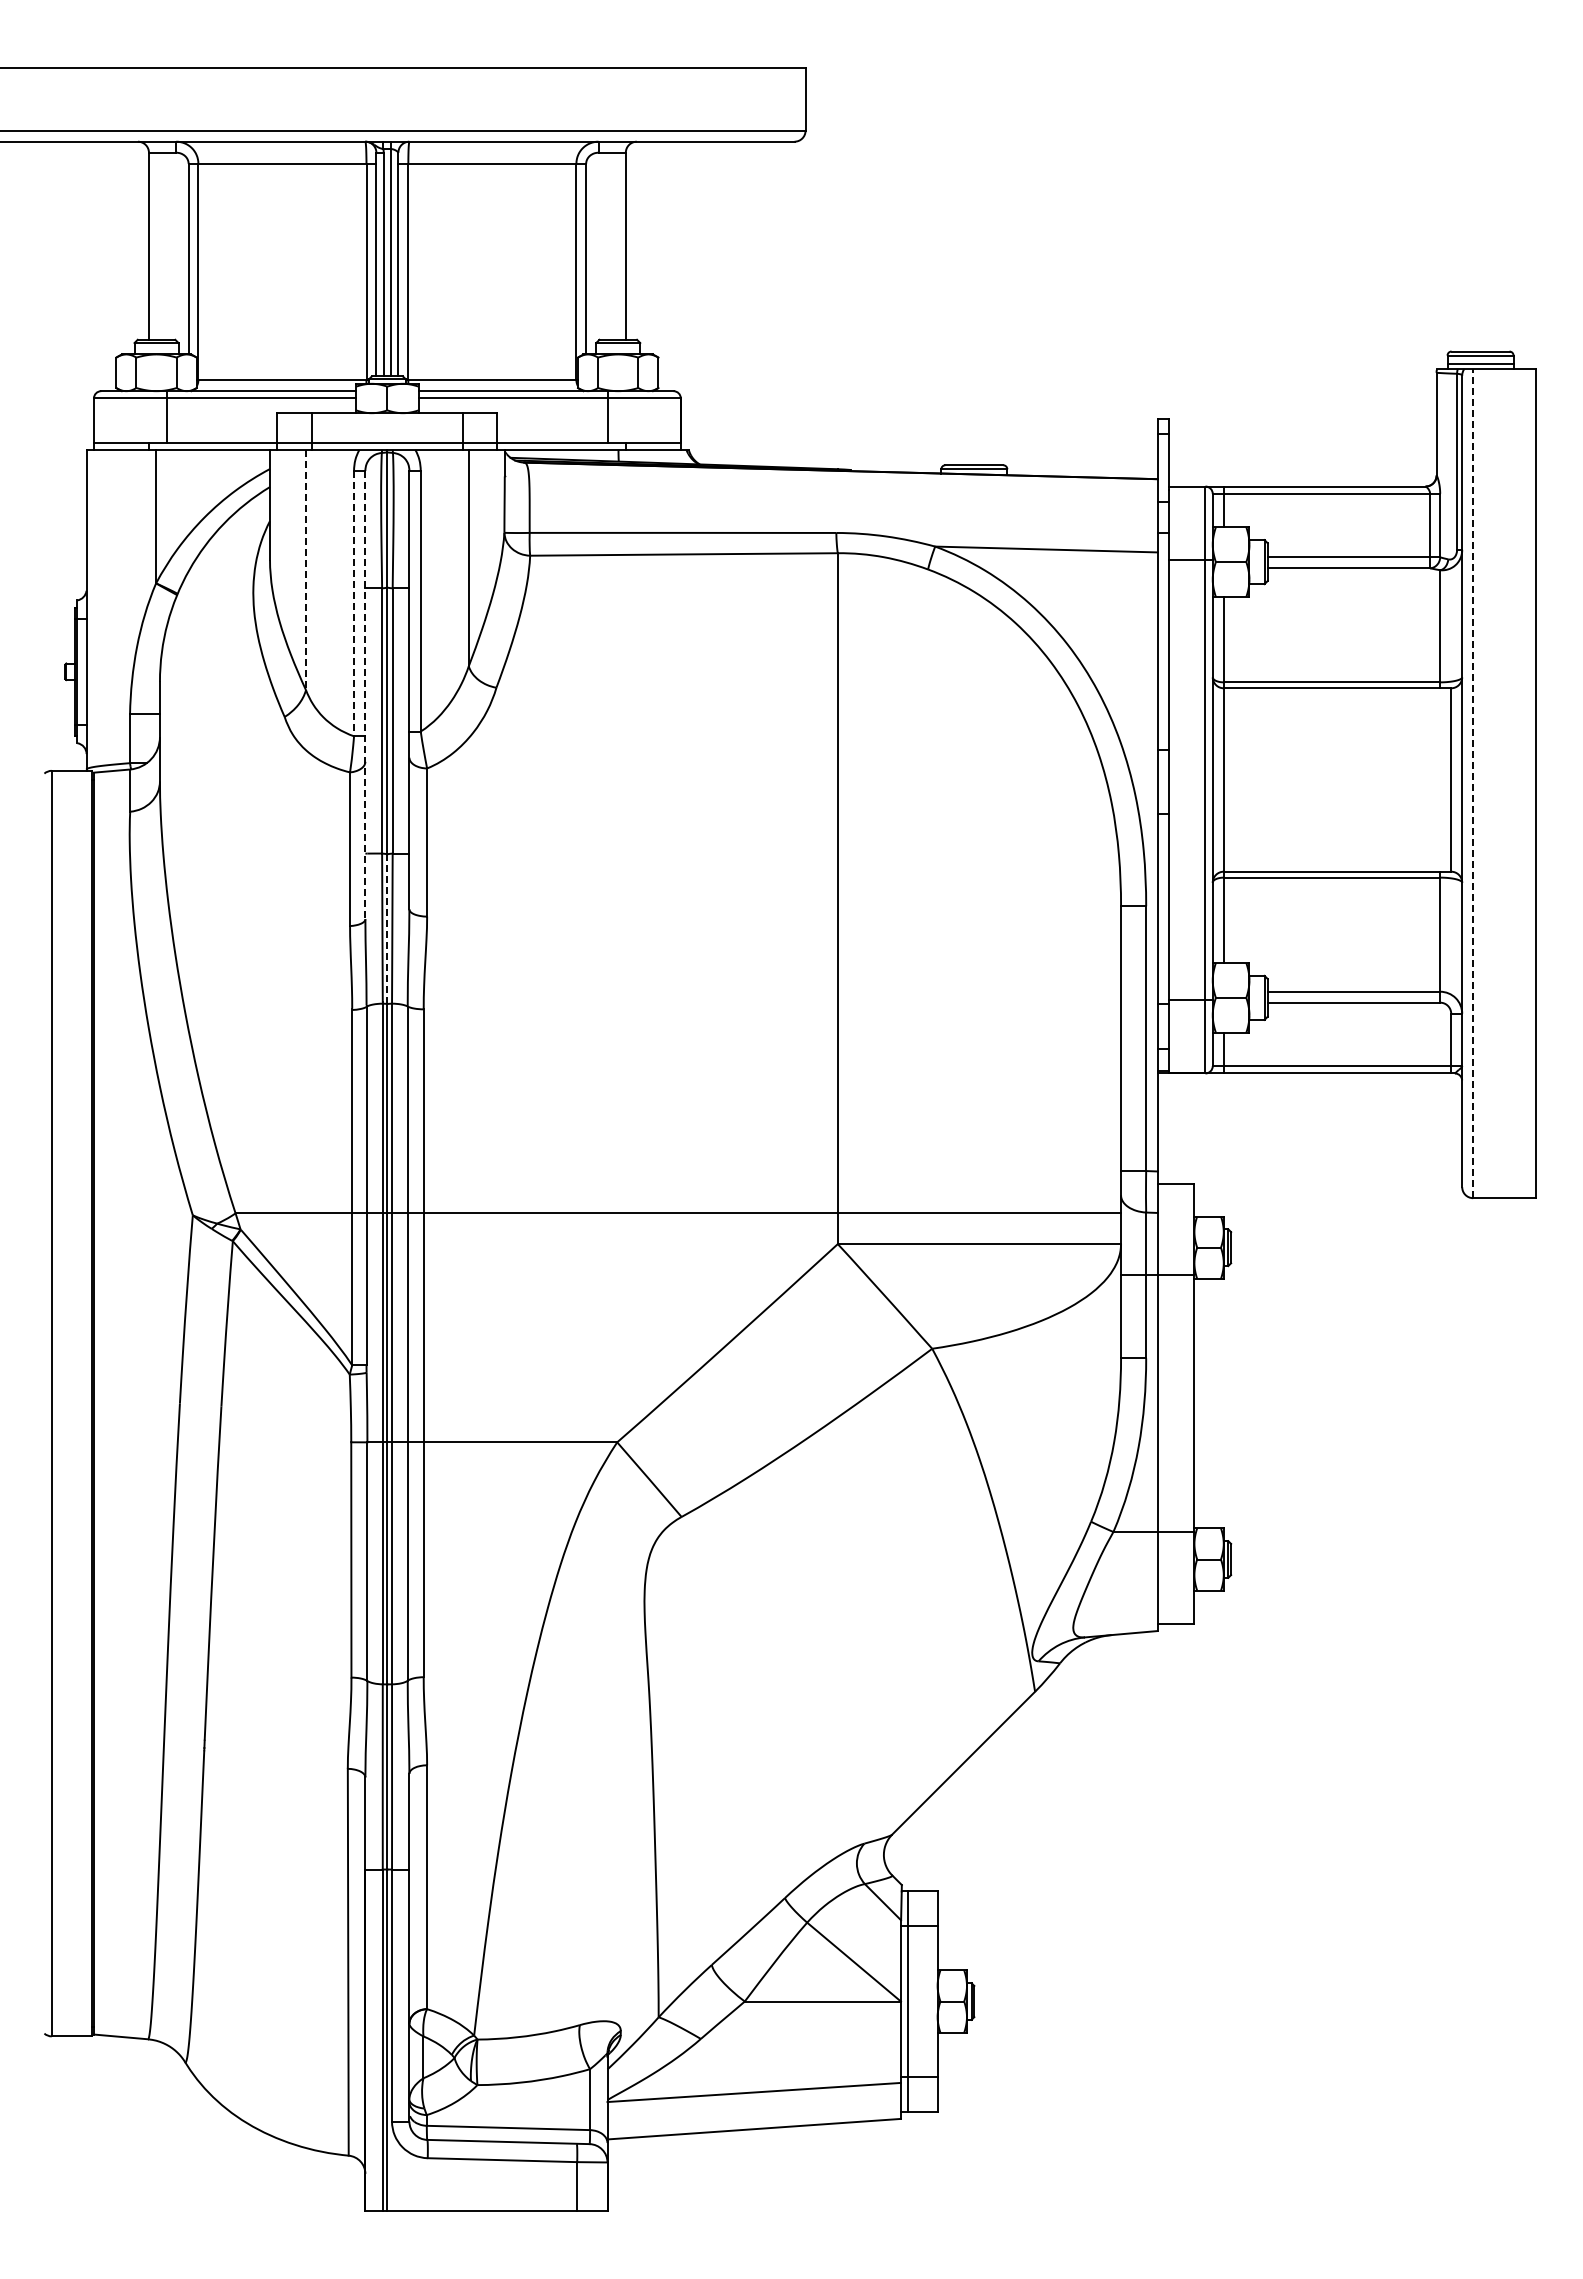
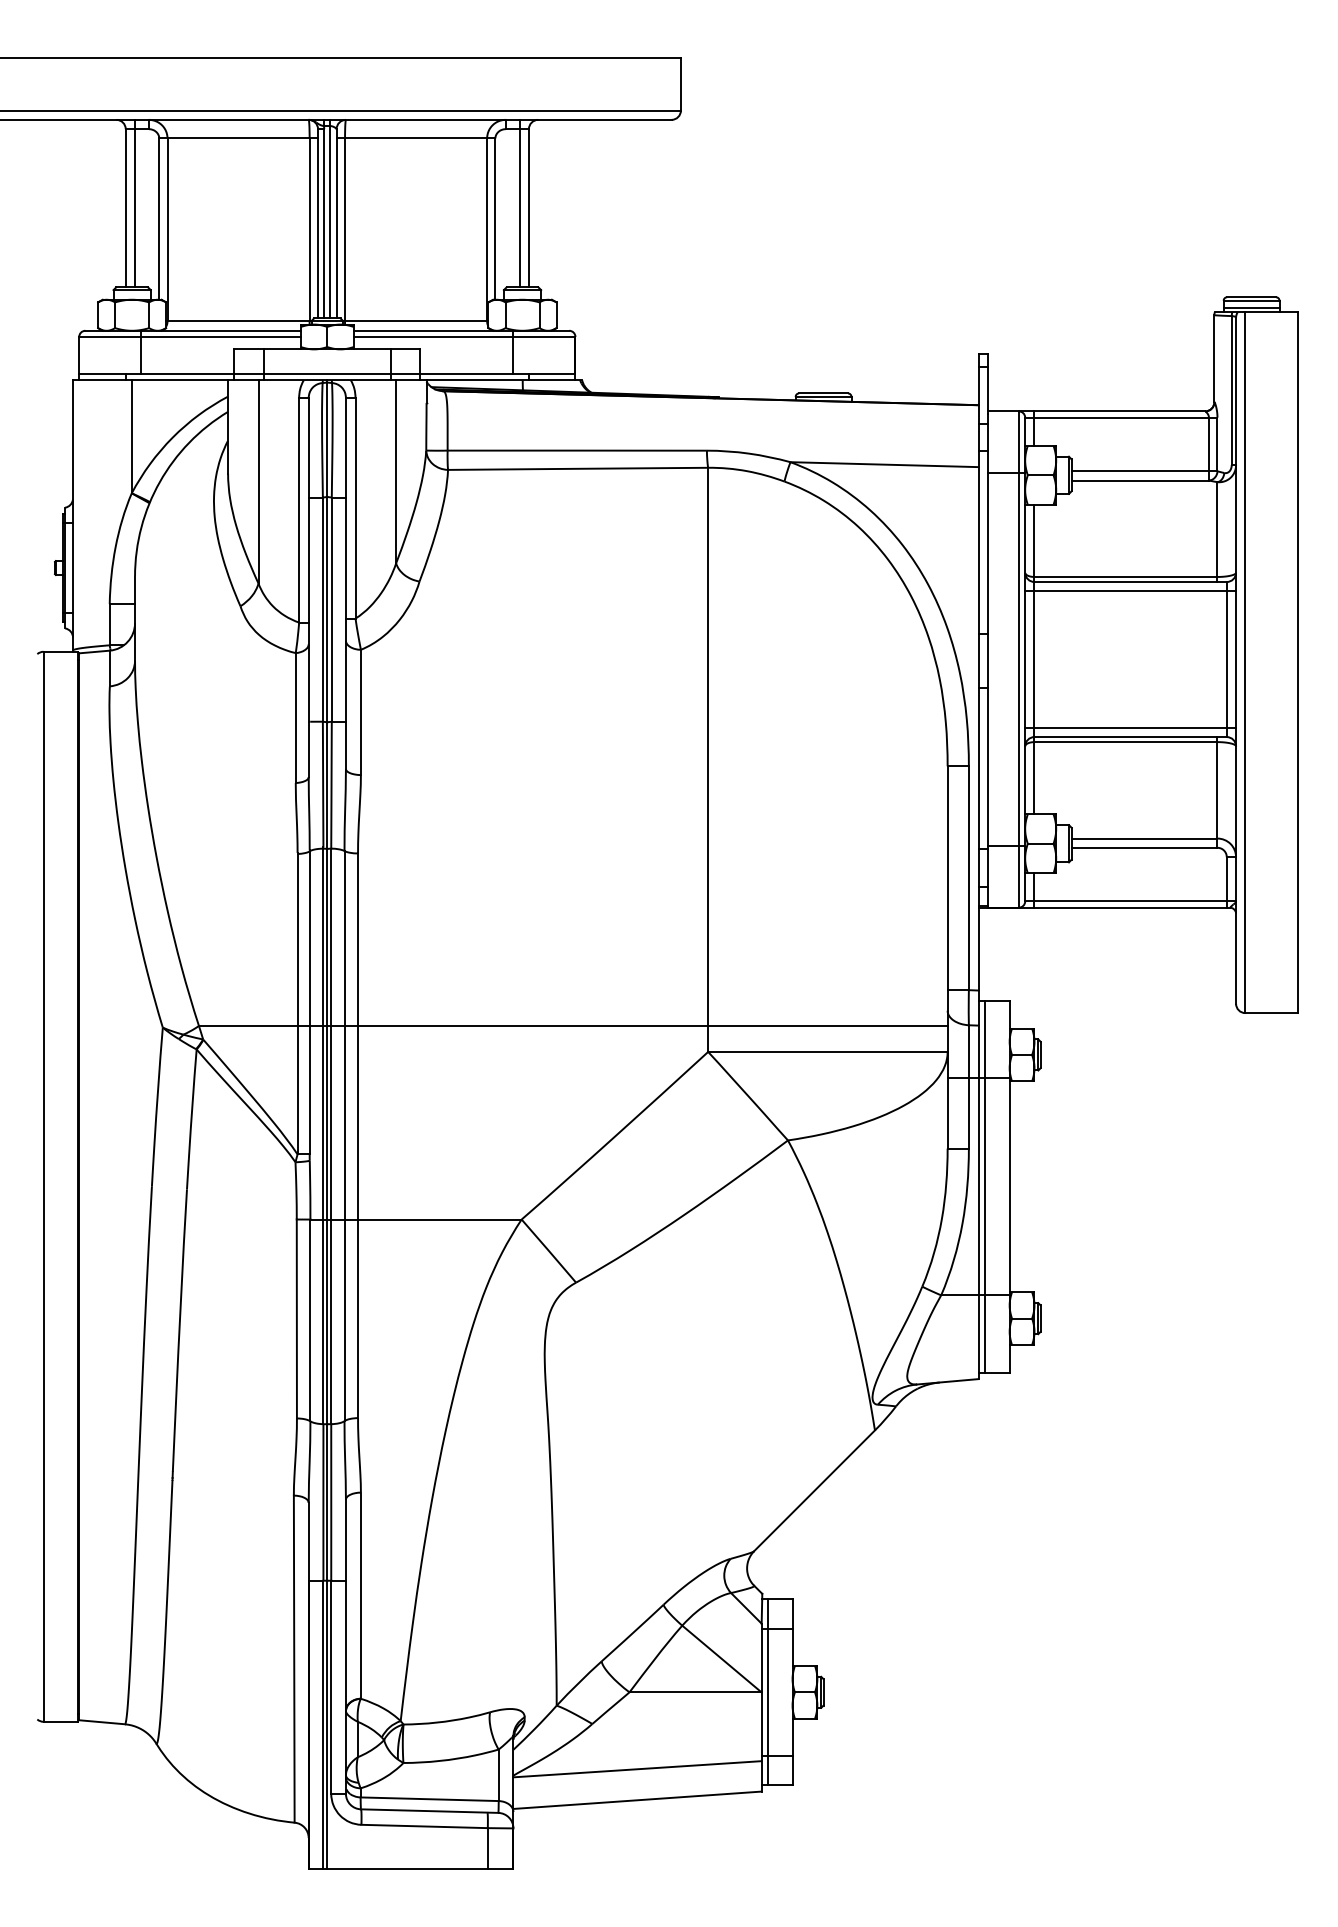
line: (159, 240) -> (134, 203), added
line: (614, 240) -> (519, 203), added
line: (306, 570) -> (258, 482), dashed -> solid
line: (354, 603) -> (299, 510), dashed -> solid
line: (365, 695) -> (308, 588), dashed -> solid
line: (1337, 699) -> (1130, 591), added
line: (1473, 783) -> (1245, 662), dashed -> solid
line: (1337, 860) -> (1130, 727), added
line: (387, 929) -> (327, 785), dashed -> solid
line: (1165, 1403) -> (985, 1186), added

